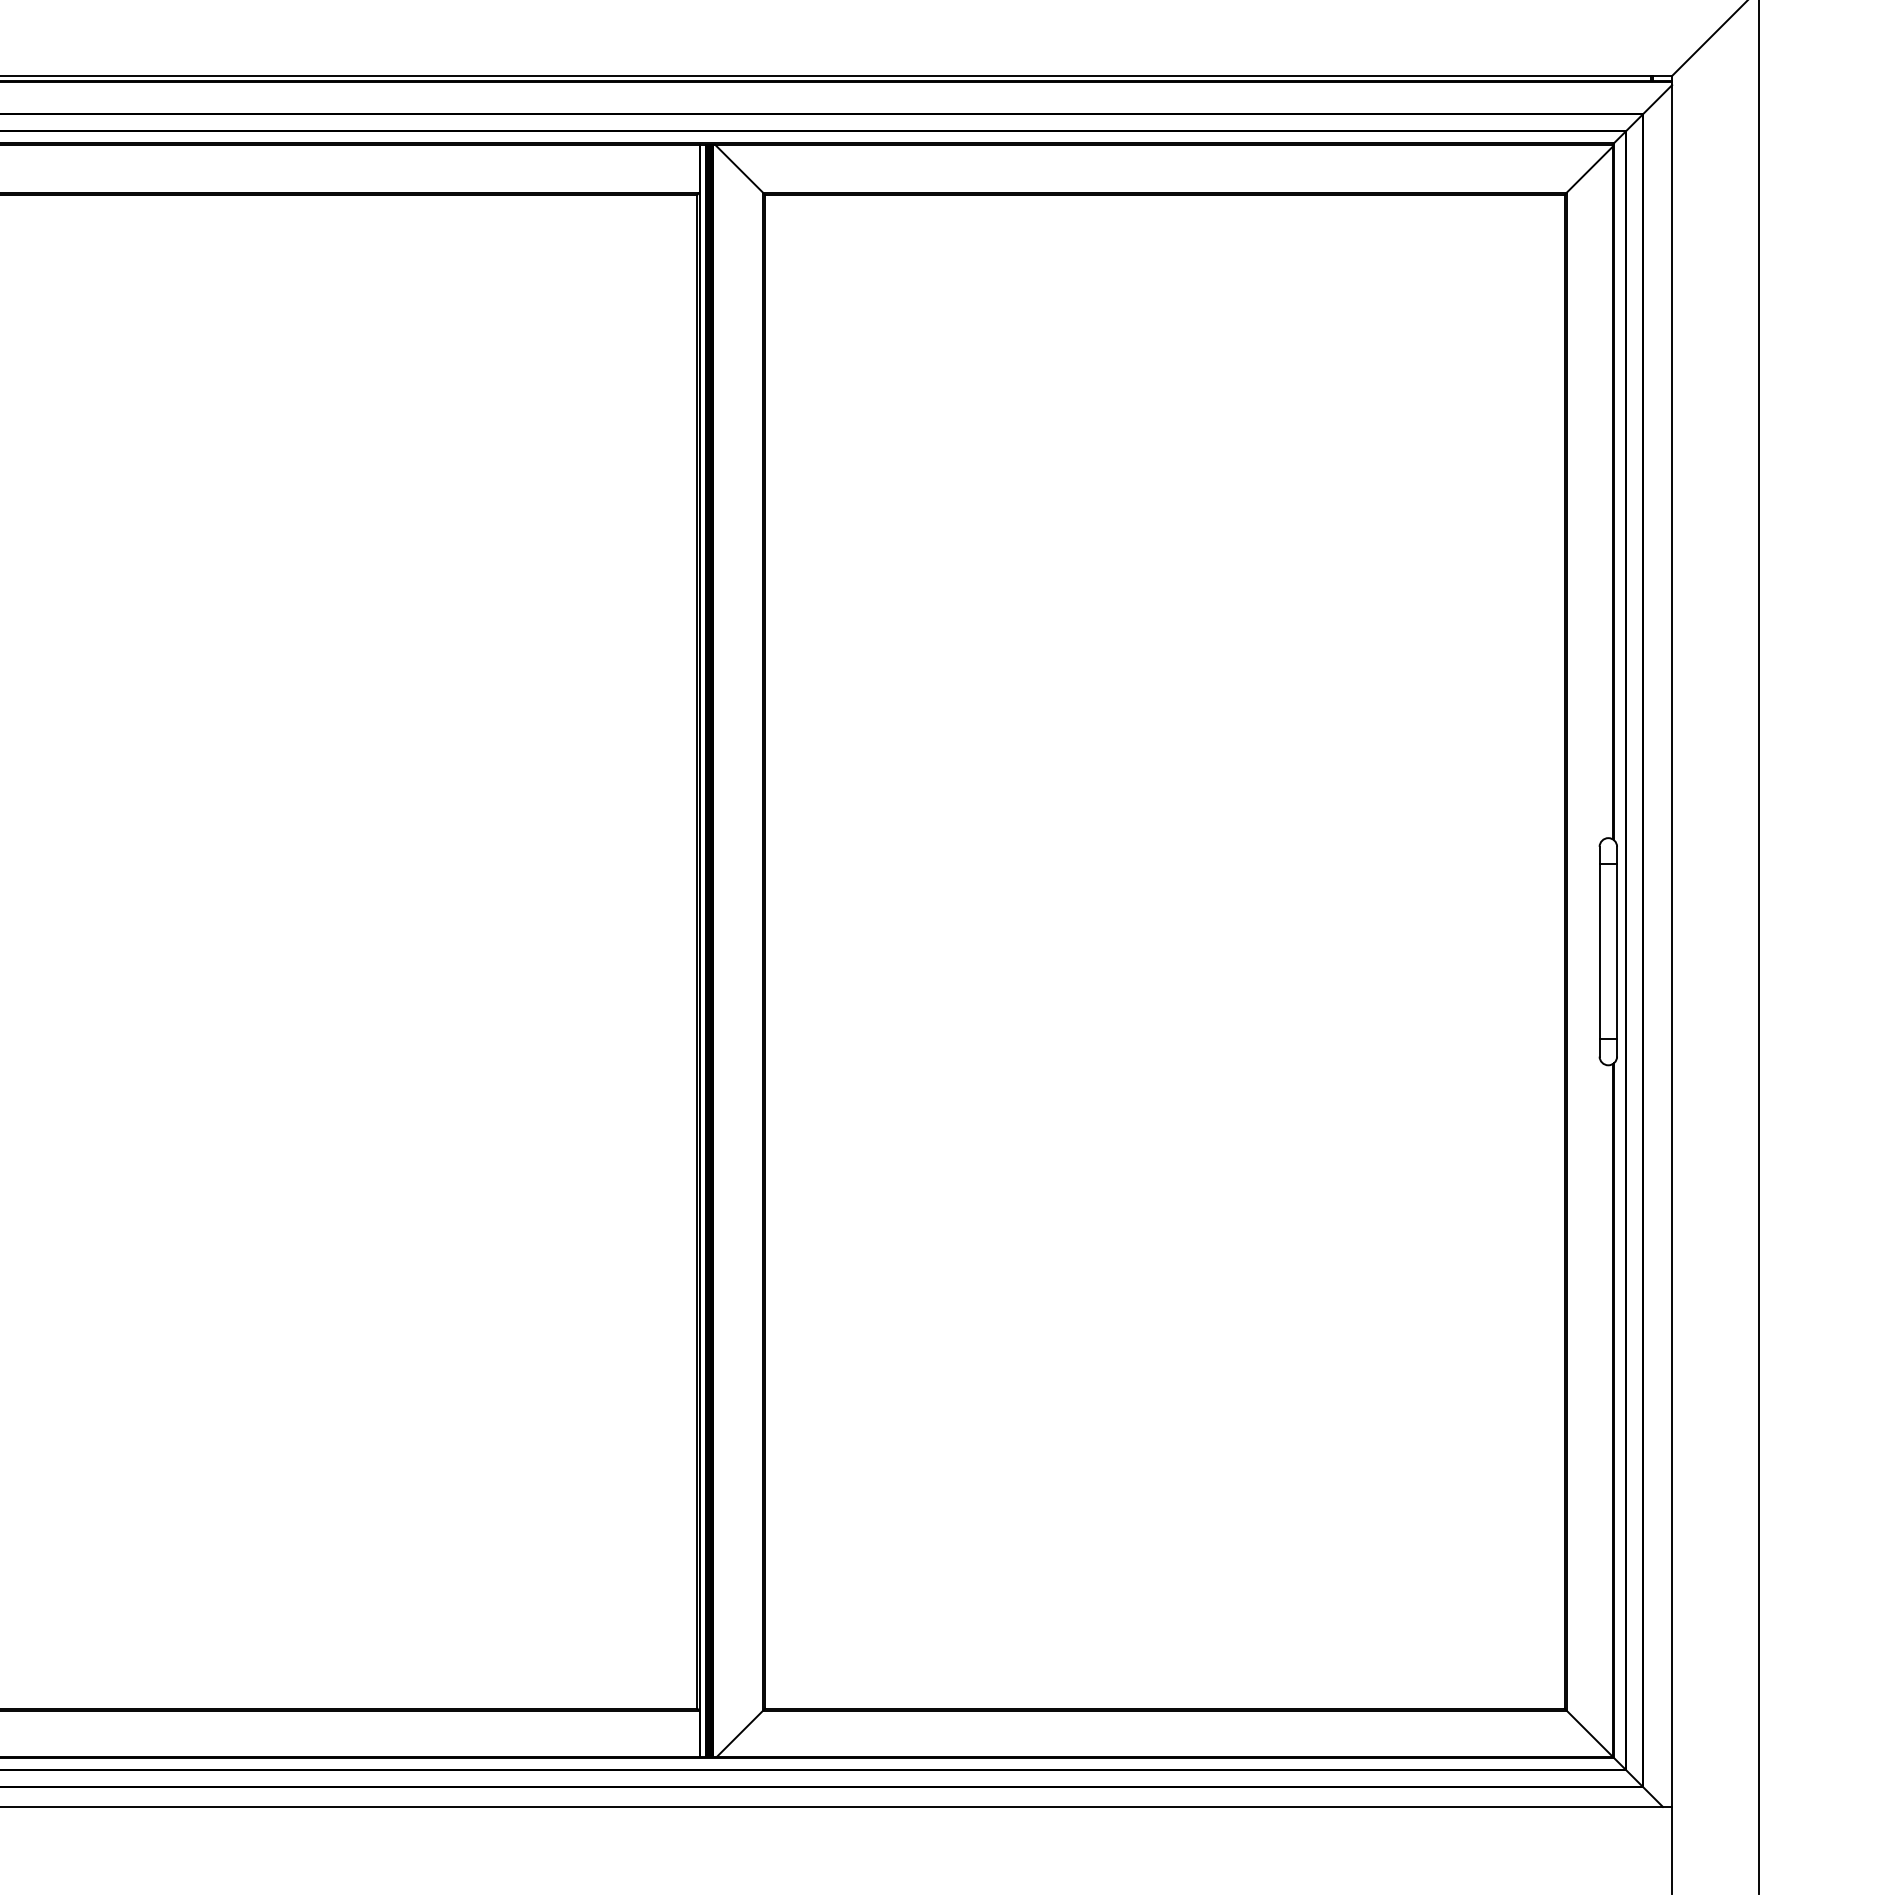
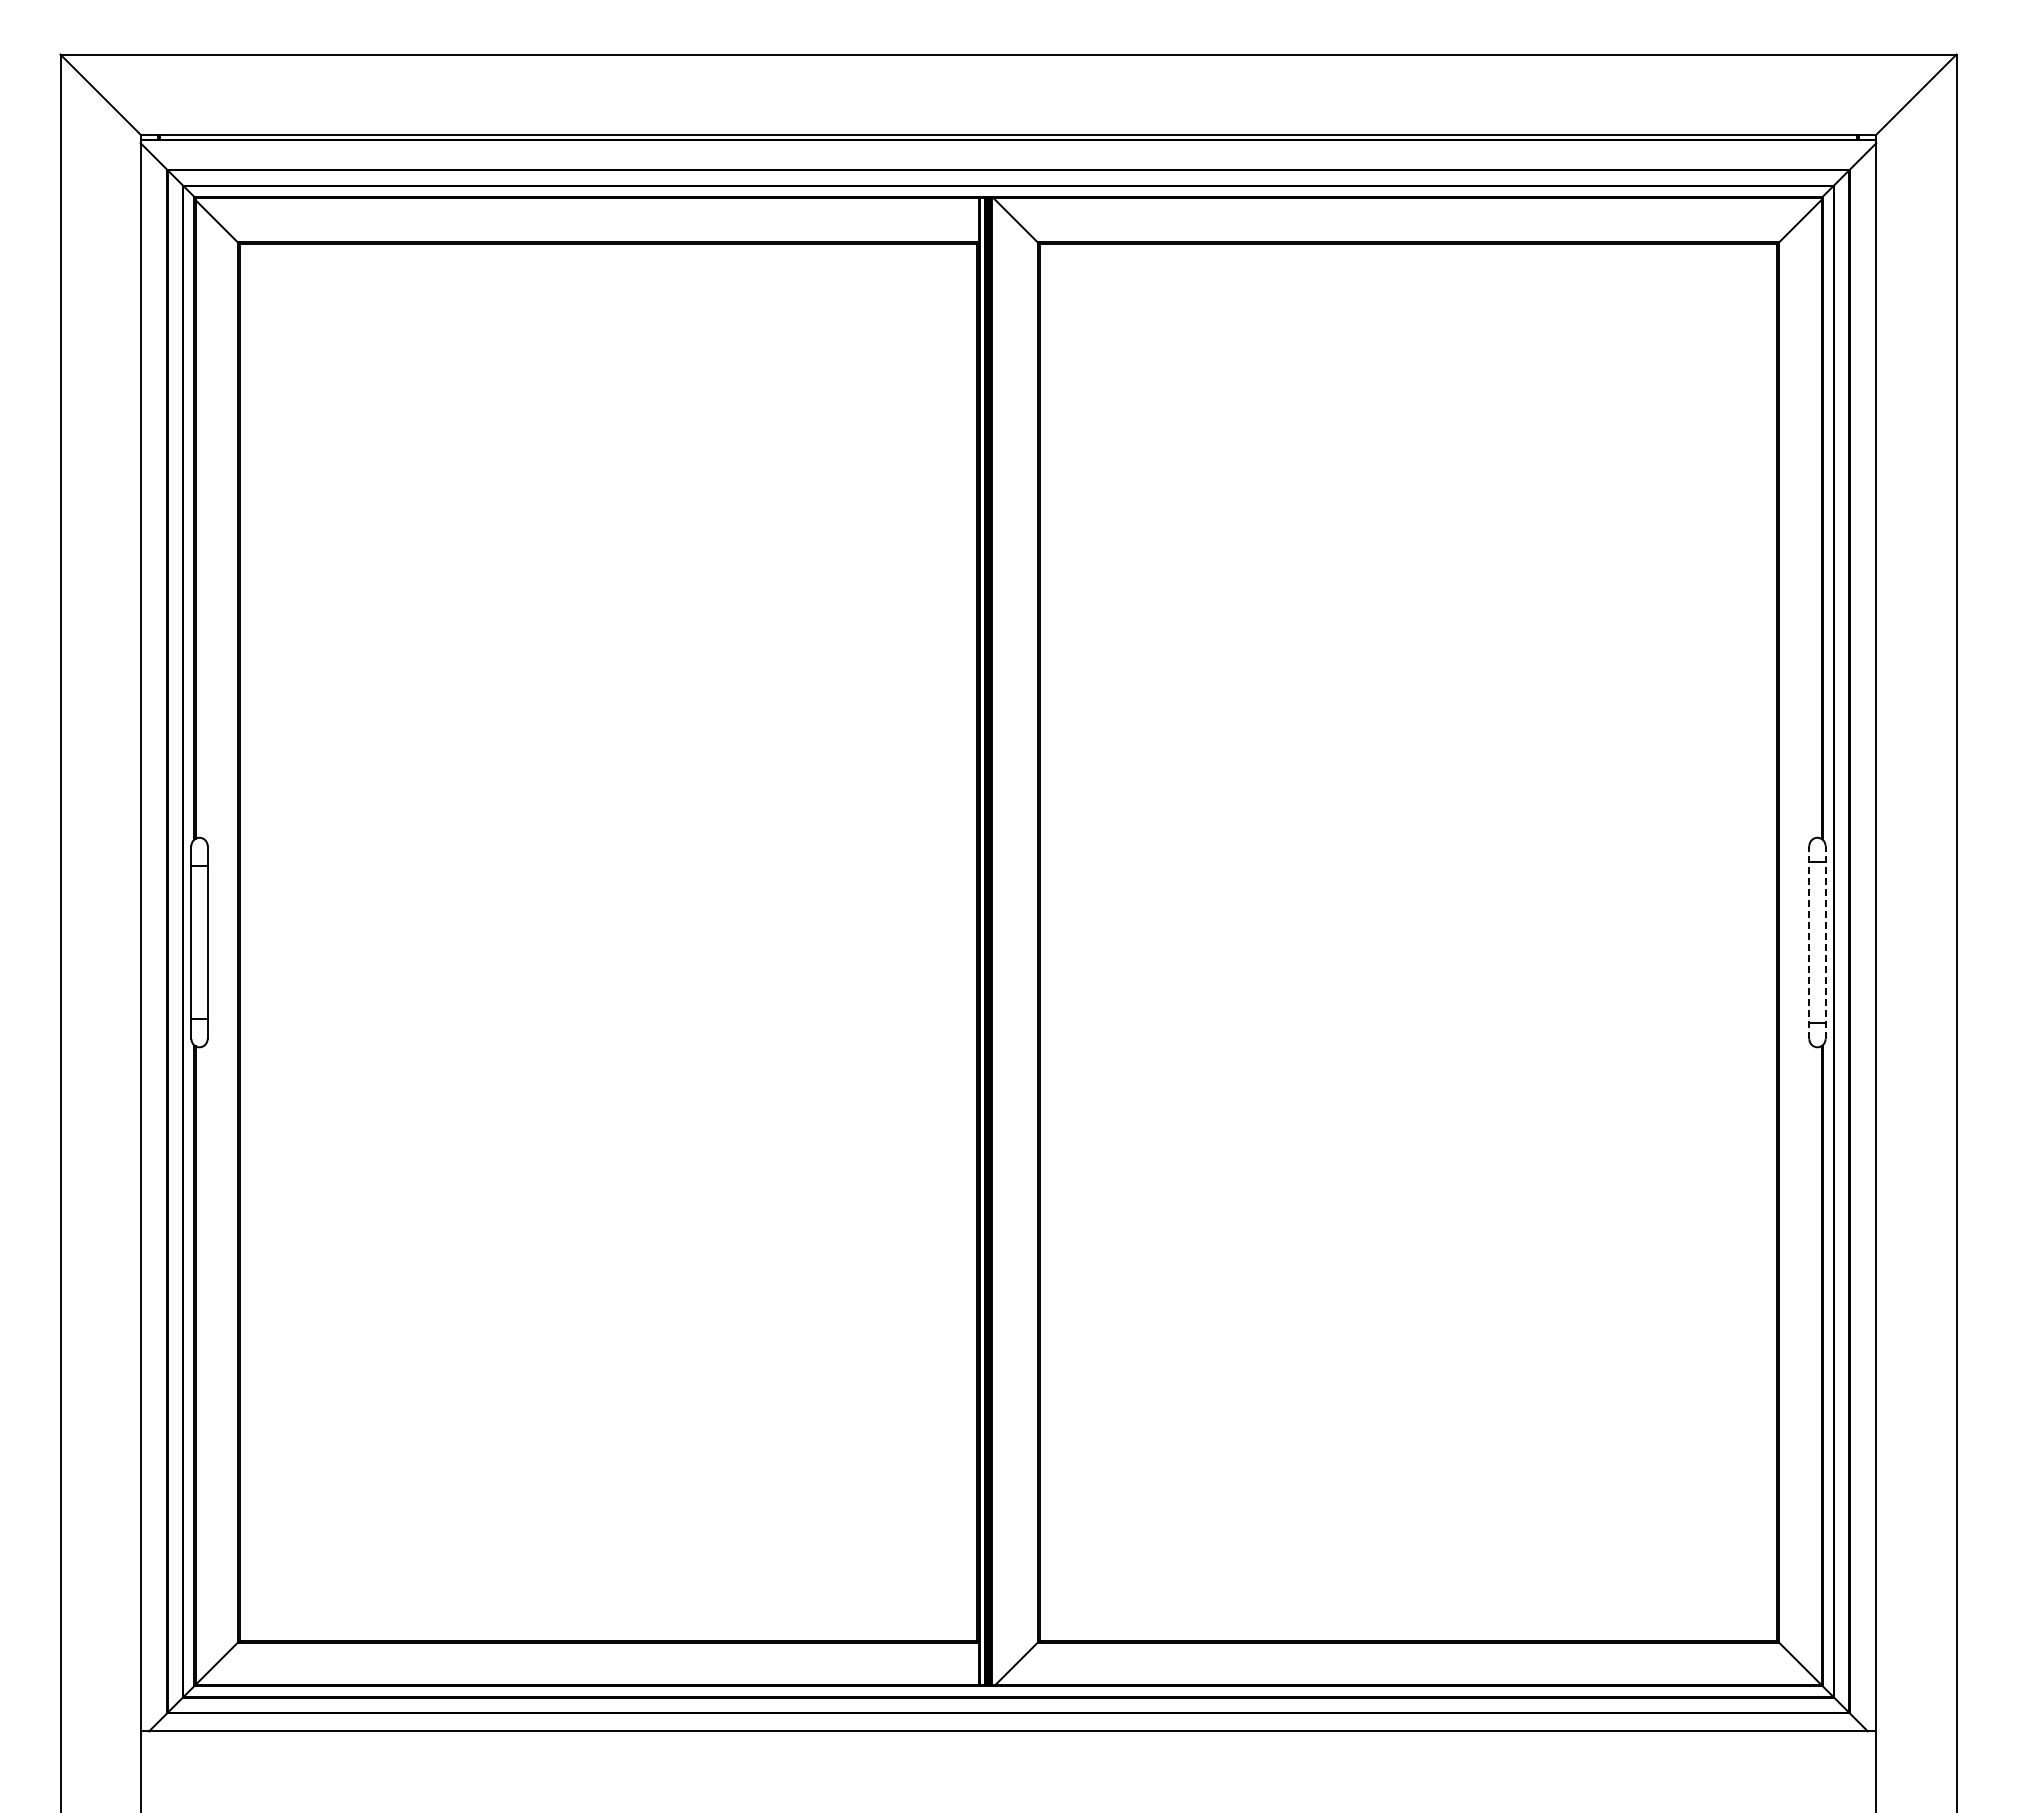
line: (1599, 951) -> (1809, 942), solid -> dashed
line: (1617, 951) -> (1825, 942), solid -> dashed

